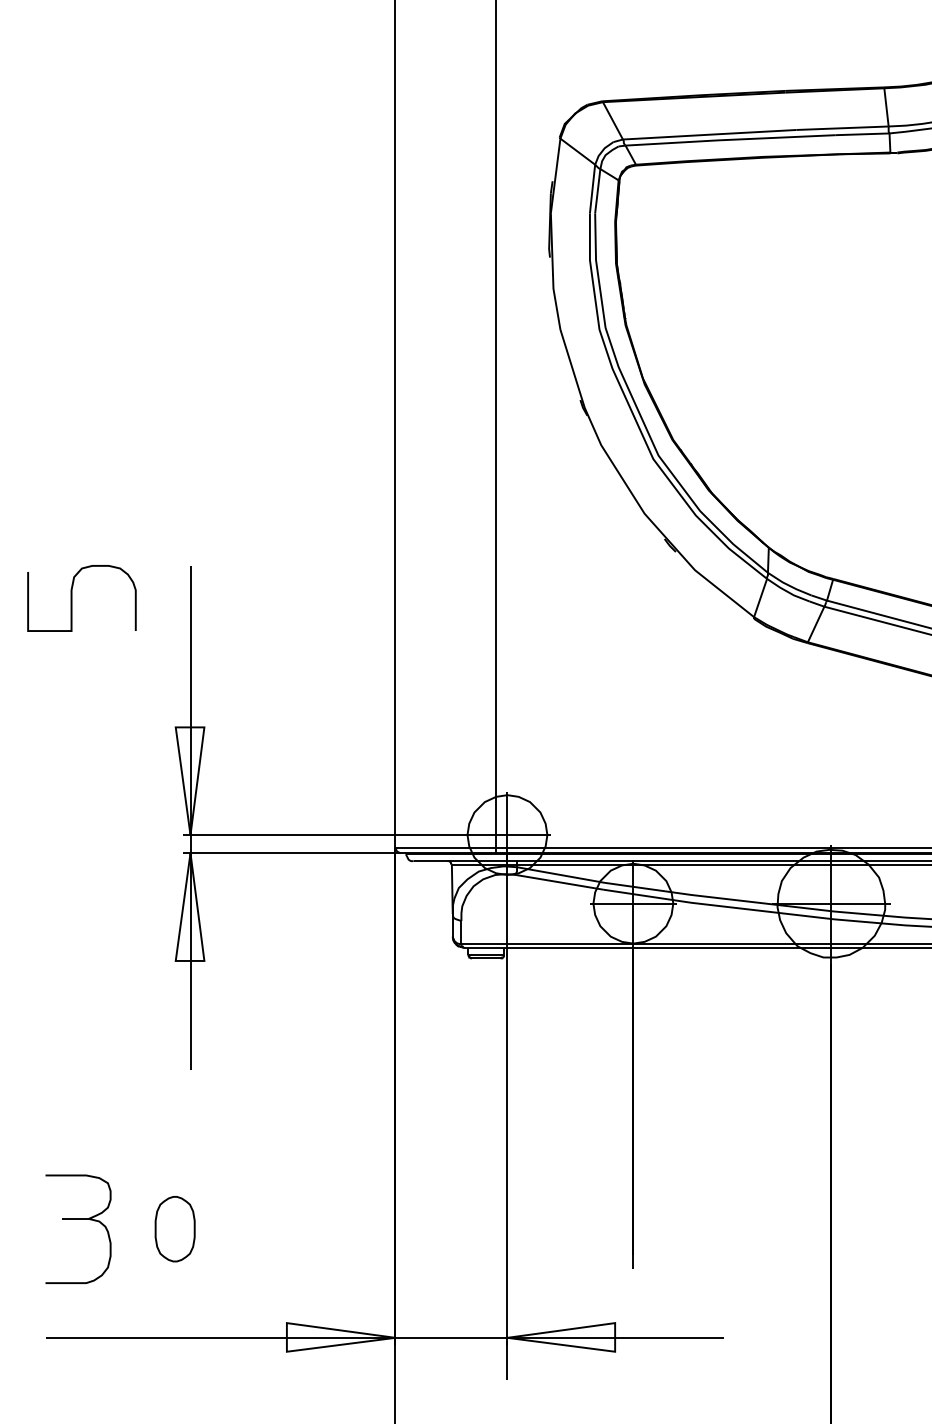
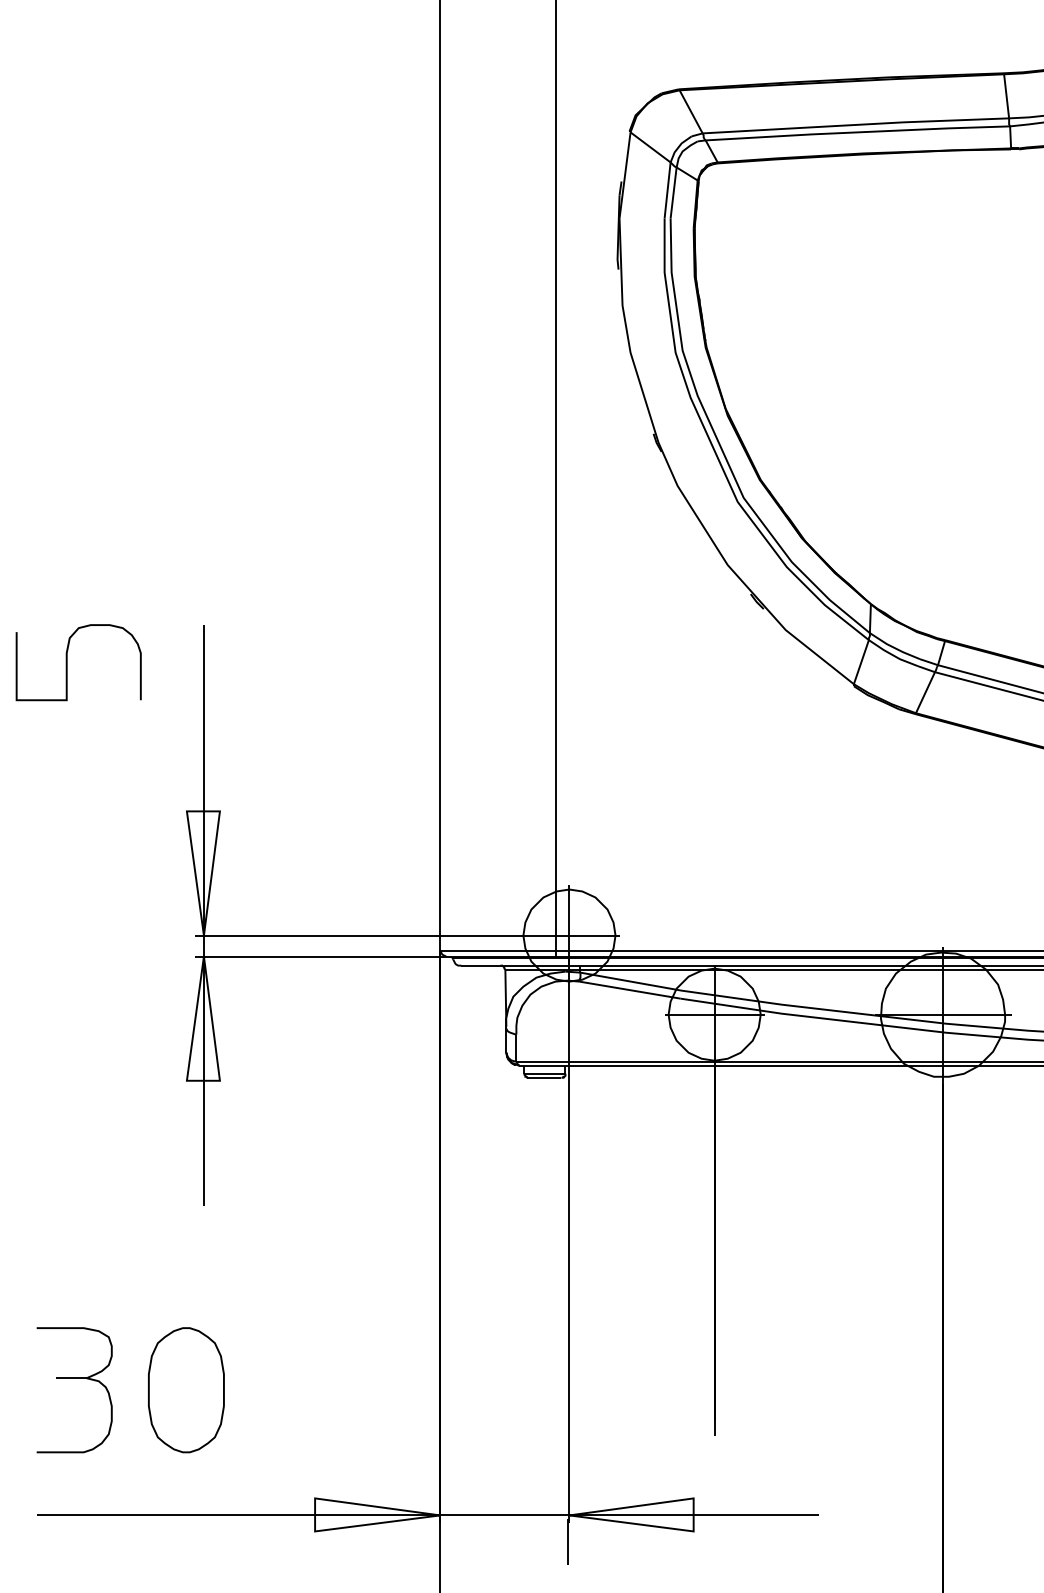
part: (174, 1228) -> (185, 1389), size x1.67

